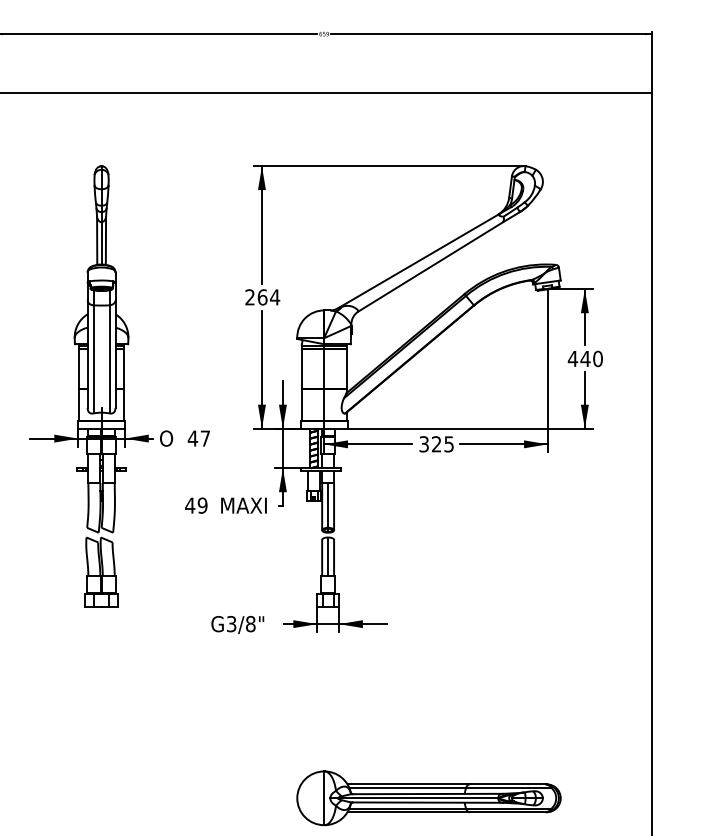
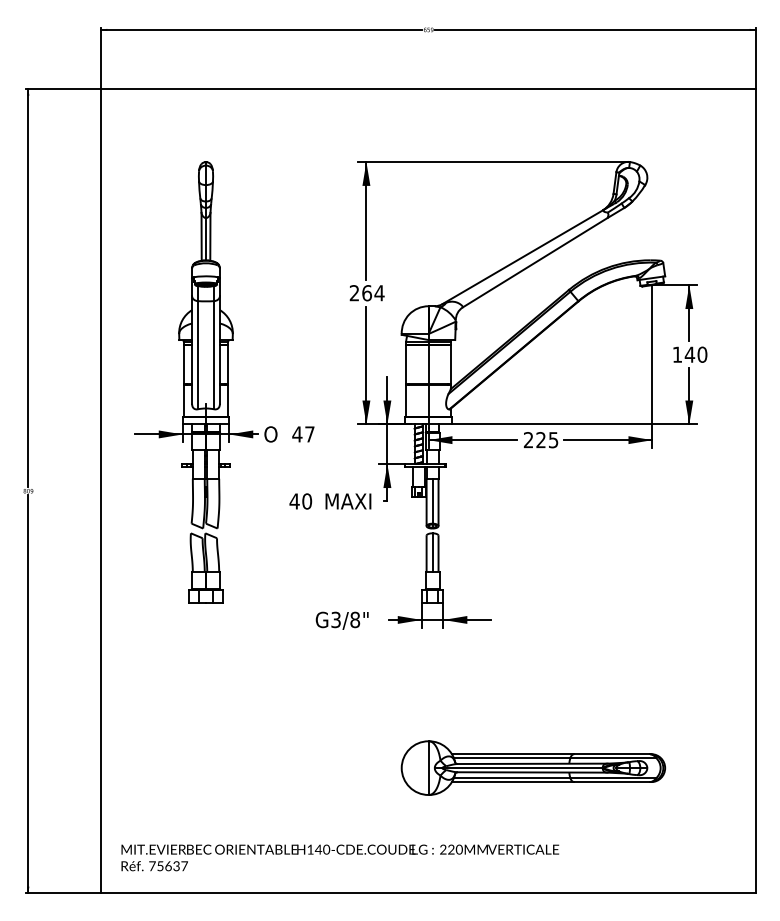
text: (573, 358) -> (677, 354), 440 -> 140
text: (424, 444) -> (528, 440), 325 -> 225
text: (202, 505) -> (306, 501), 49 -> 40
part: (429, 797) -> (533, 767), moved

